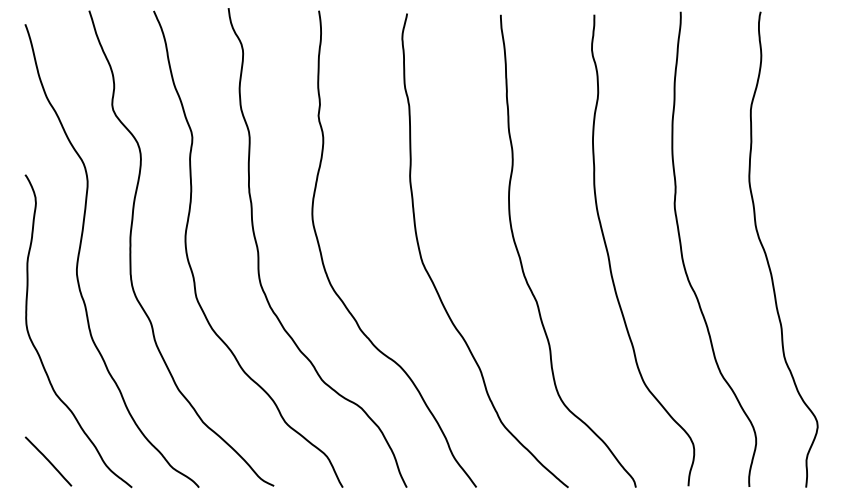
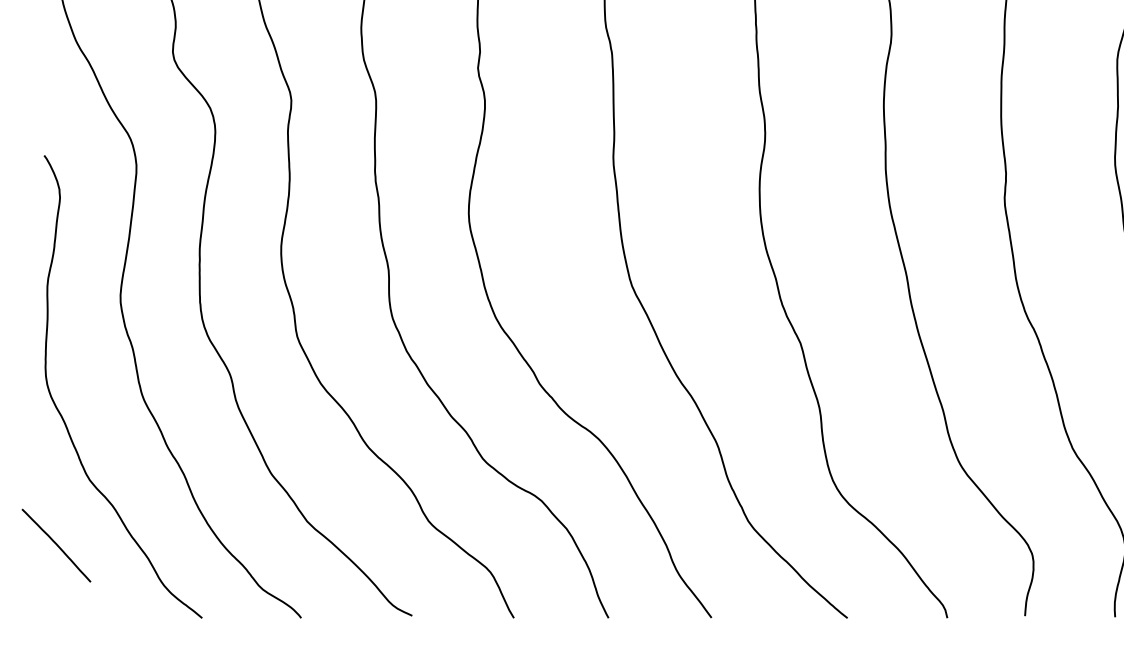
line: (48, 461) -> (56, 545), moved

